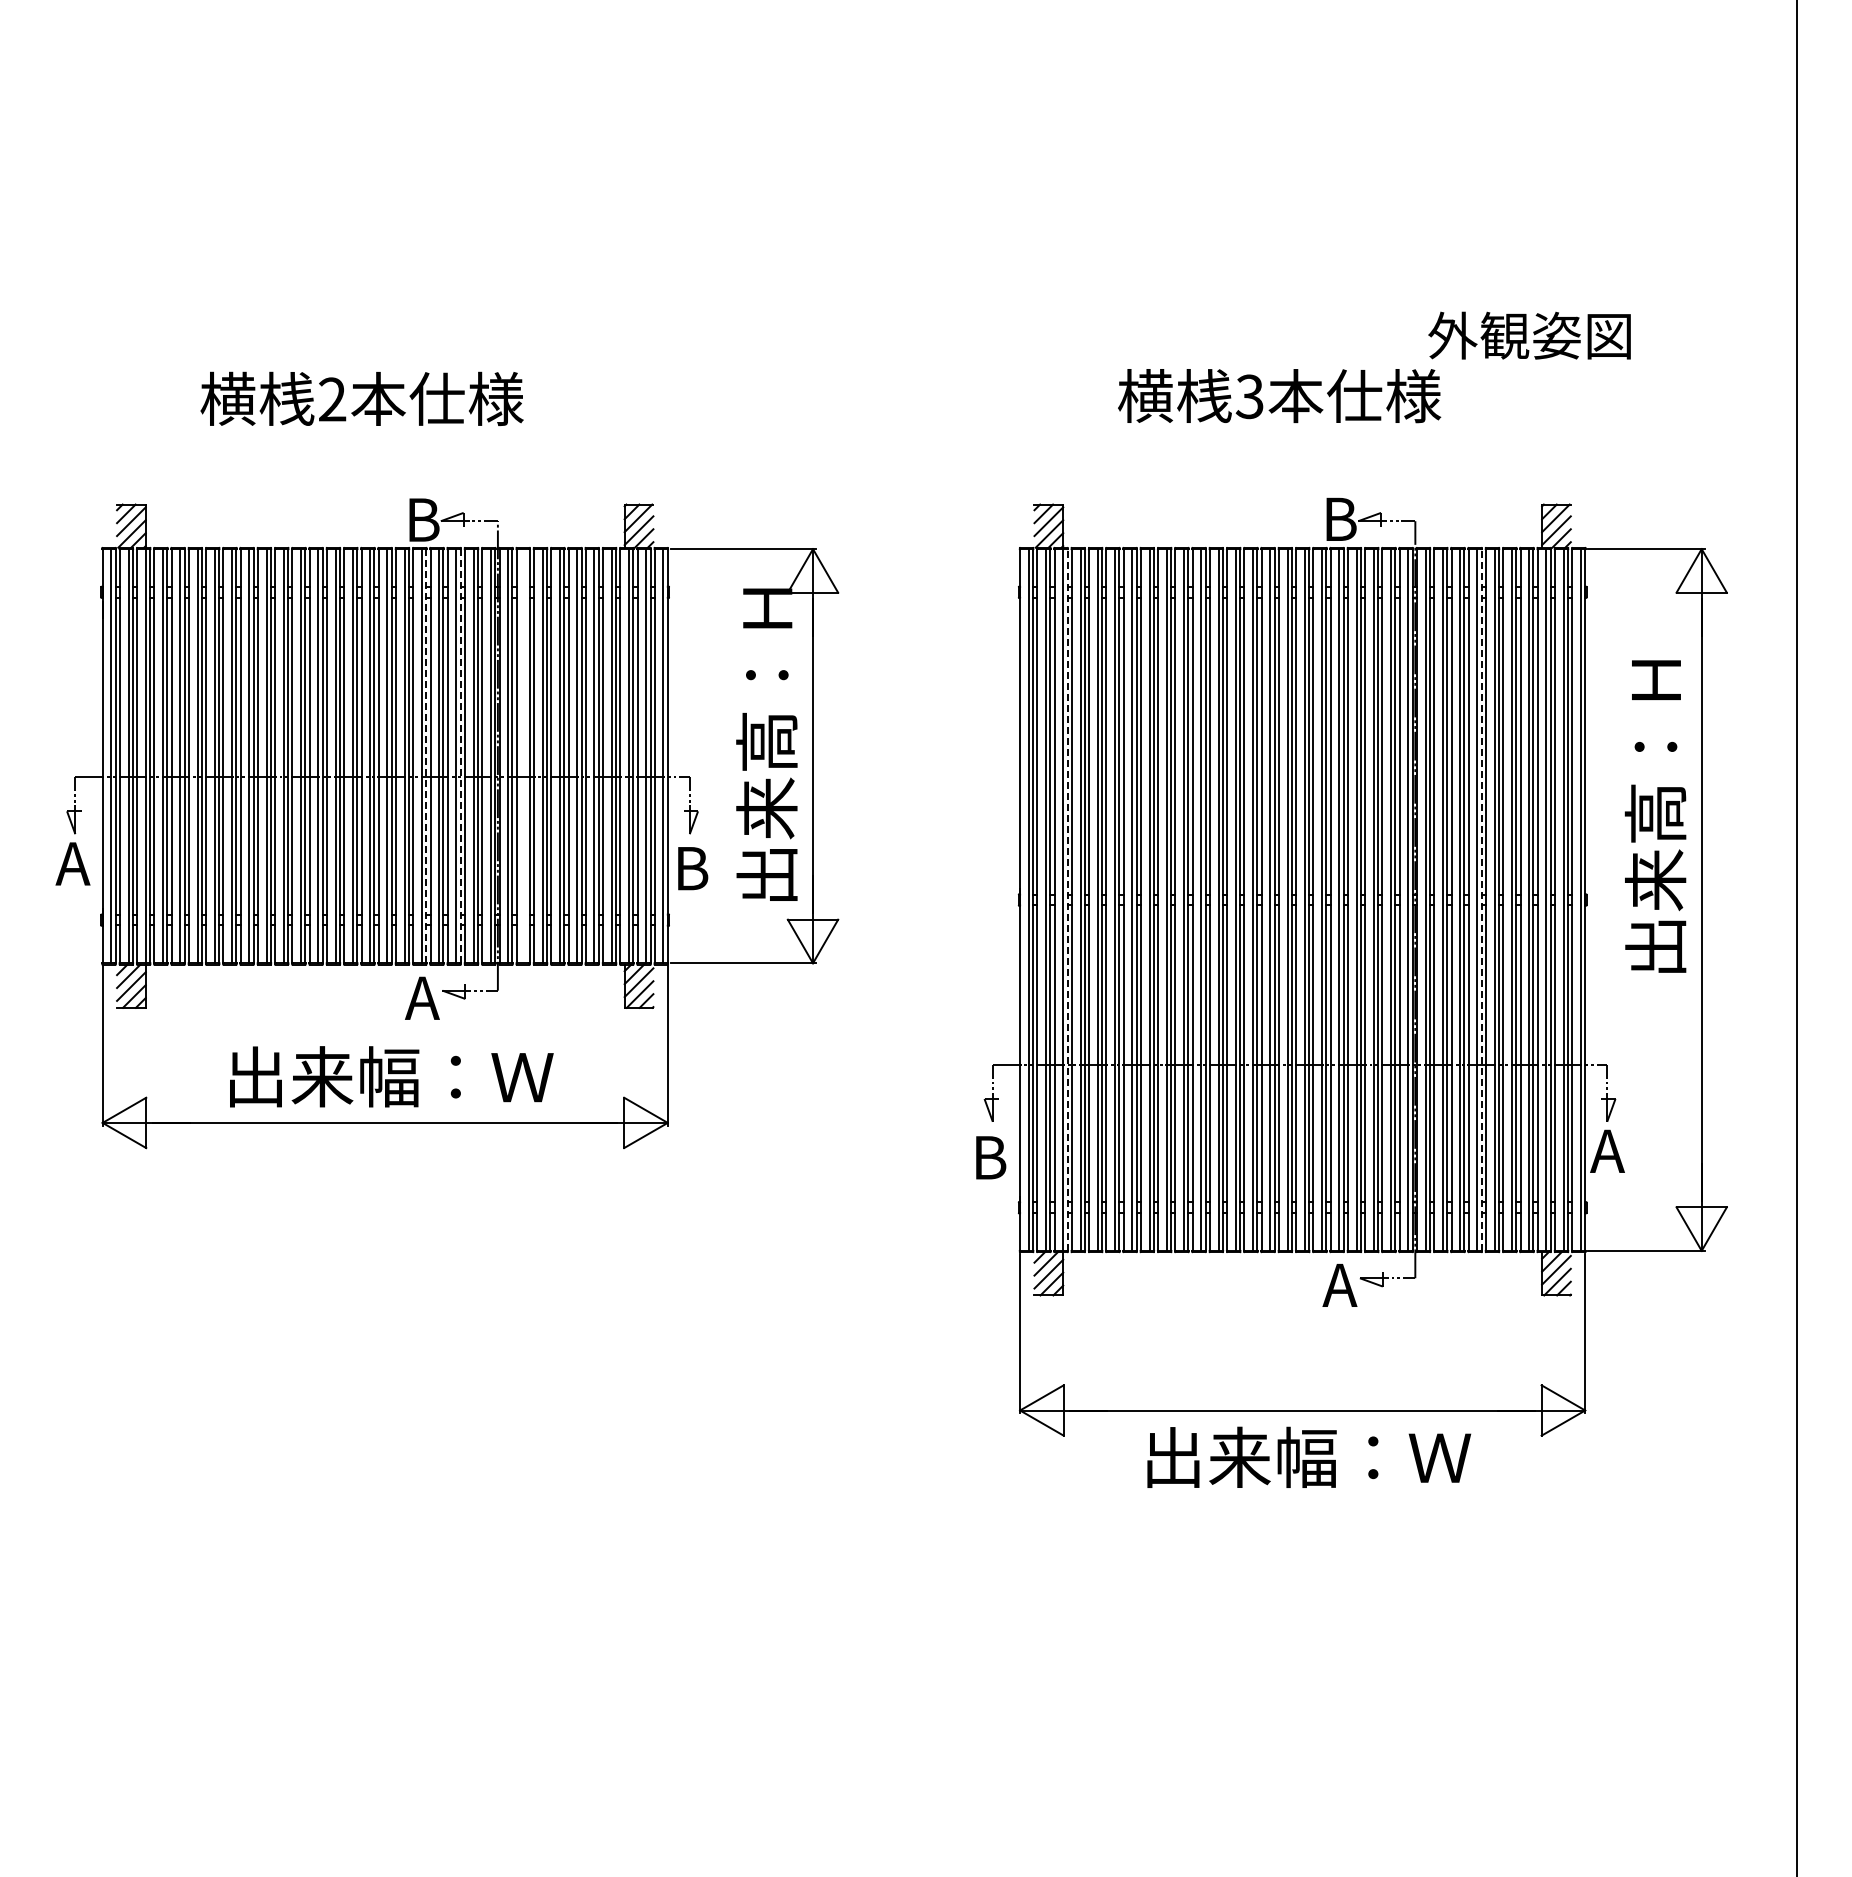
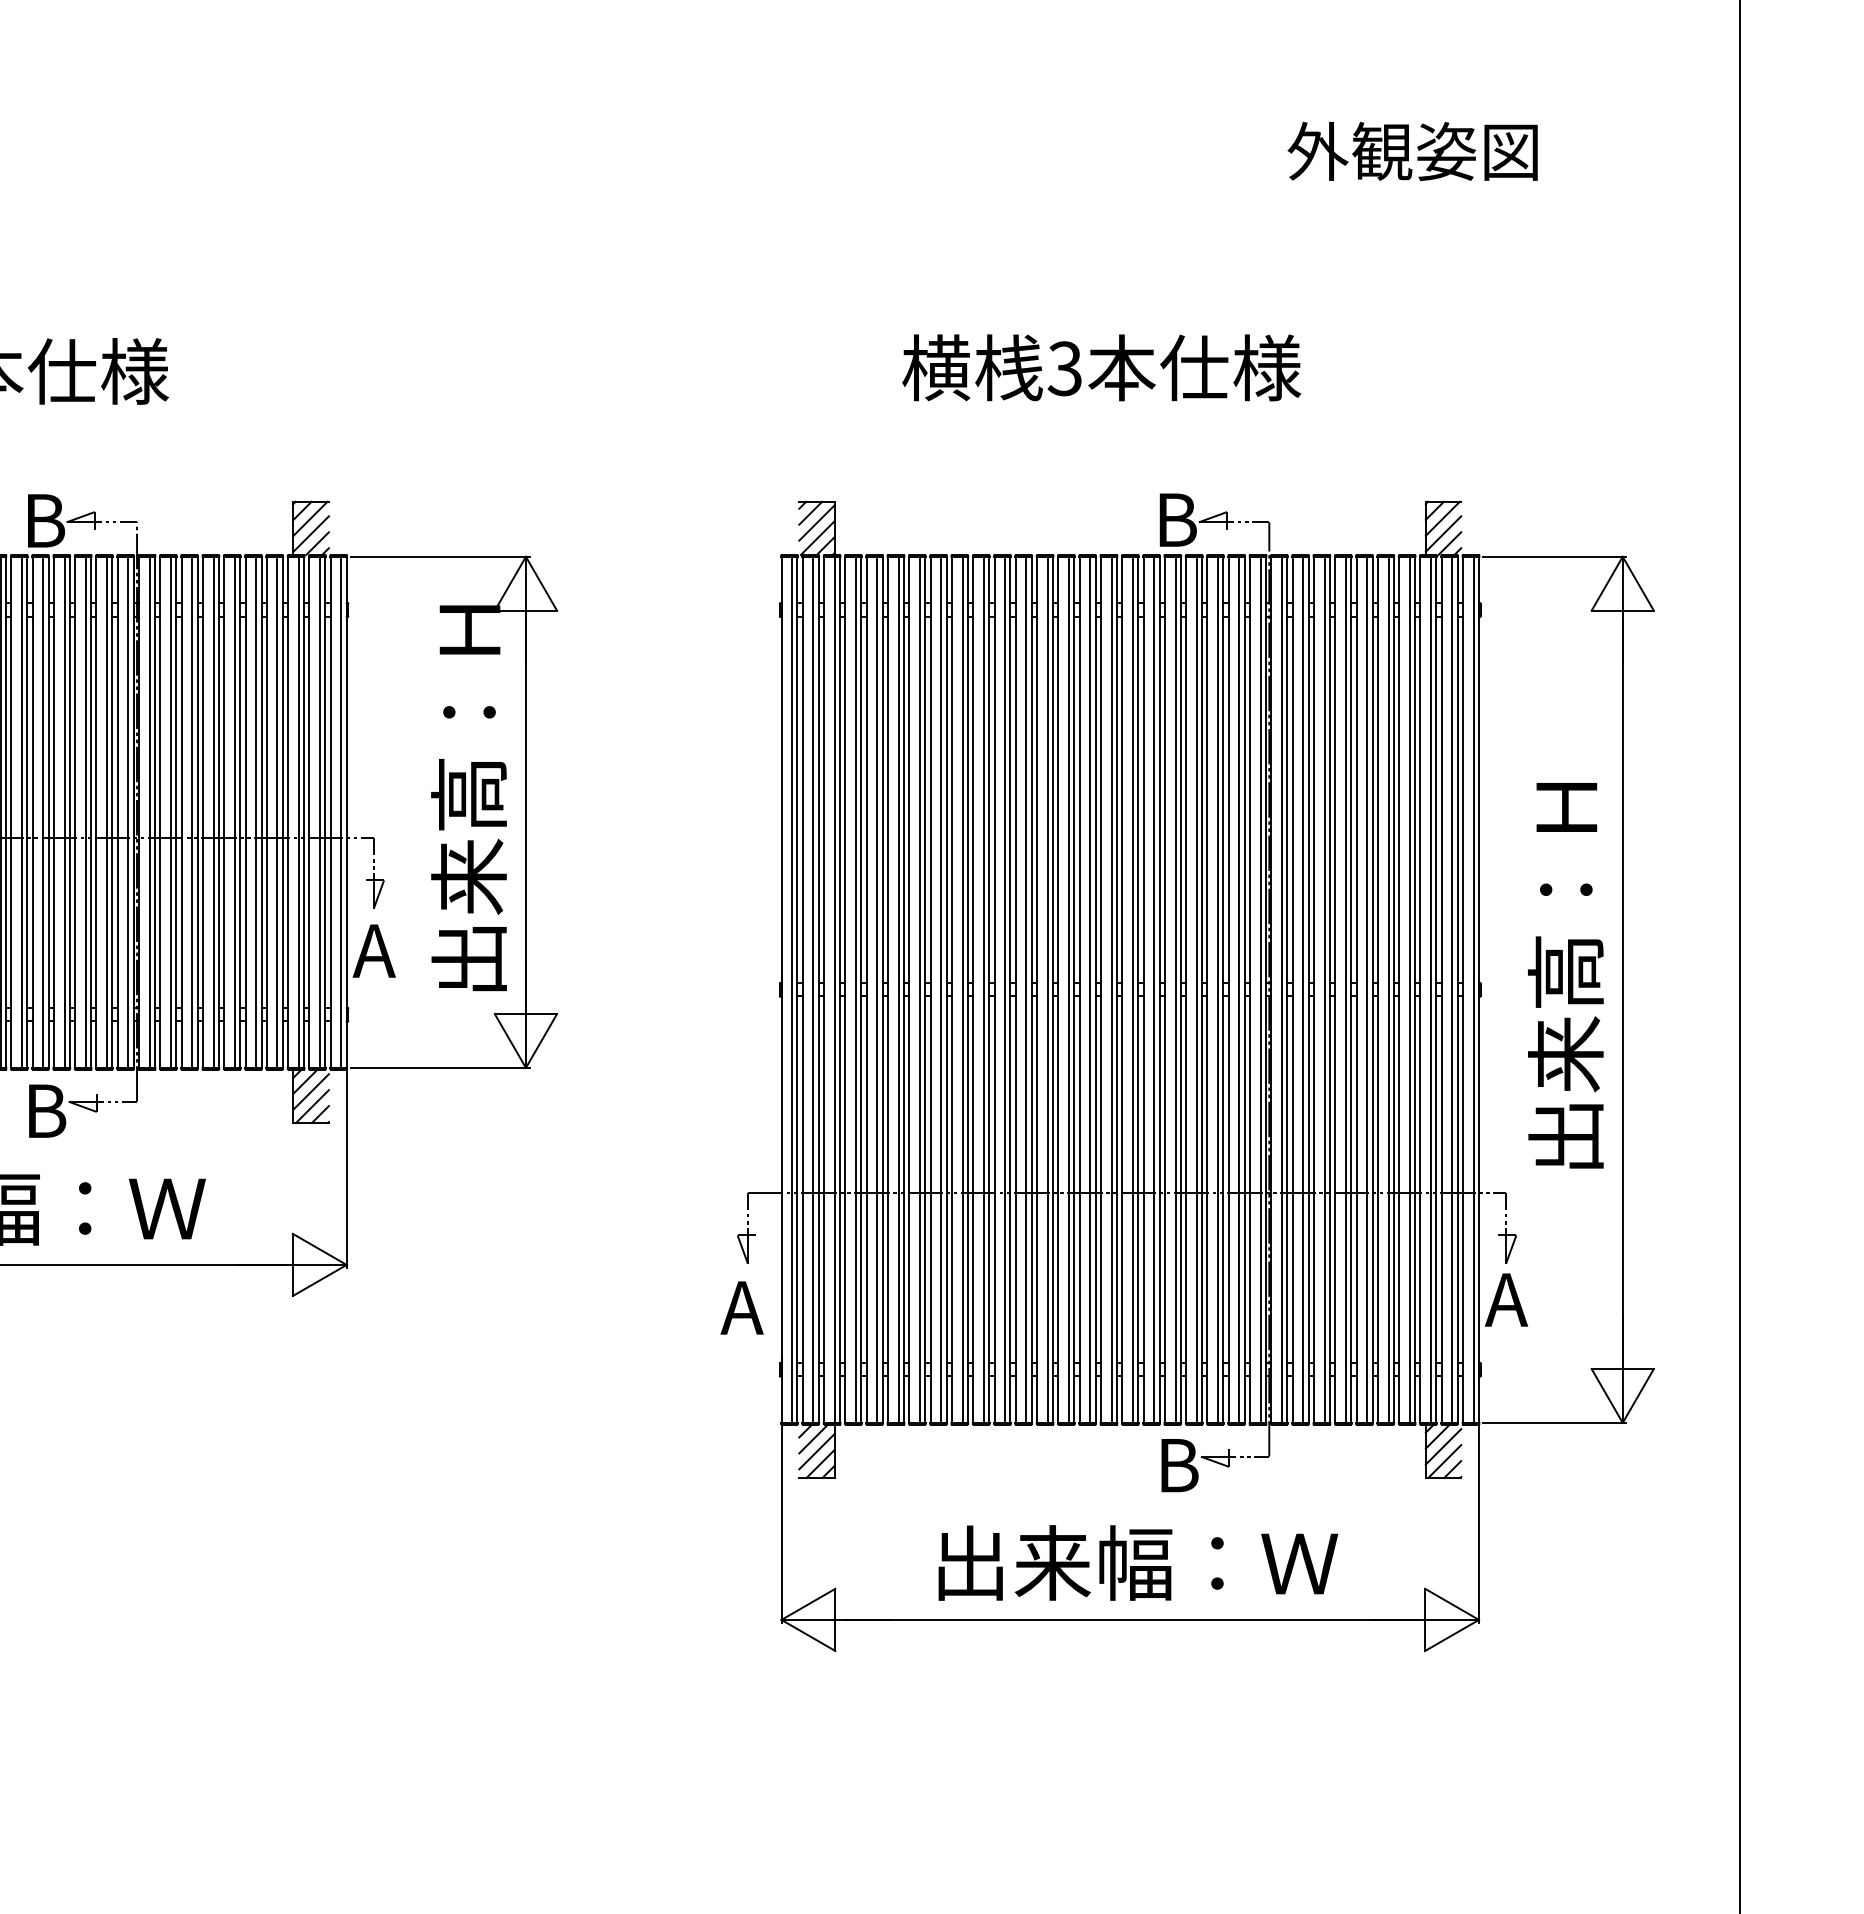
text: (1529, 335) -> (1412, 151), moved
line: (426, 755) -> (48, 811), dashed -> solid
line: (460, 755) -> (90, 811), dashed -> solid
line: (525, 756) -> (171, 812), added
text: (1655, 816) -> (1565, 975), moved
text: (690, 868) -> (374, 950), B -> A
line: (1067, 900) -> (840, 990), dashed -> solid
line: (1481, 900) -> (1350, 990), dashed -> solid
text: (422, 997) -> (43, 1110), A -> B
text: (988, 1157) -> (742, 1307), B -> A
text: (1340, 1284) -> (1176, 1464), A -> B
text: (1309, 1456) -> (1138, 1561), moved

